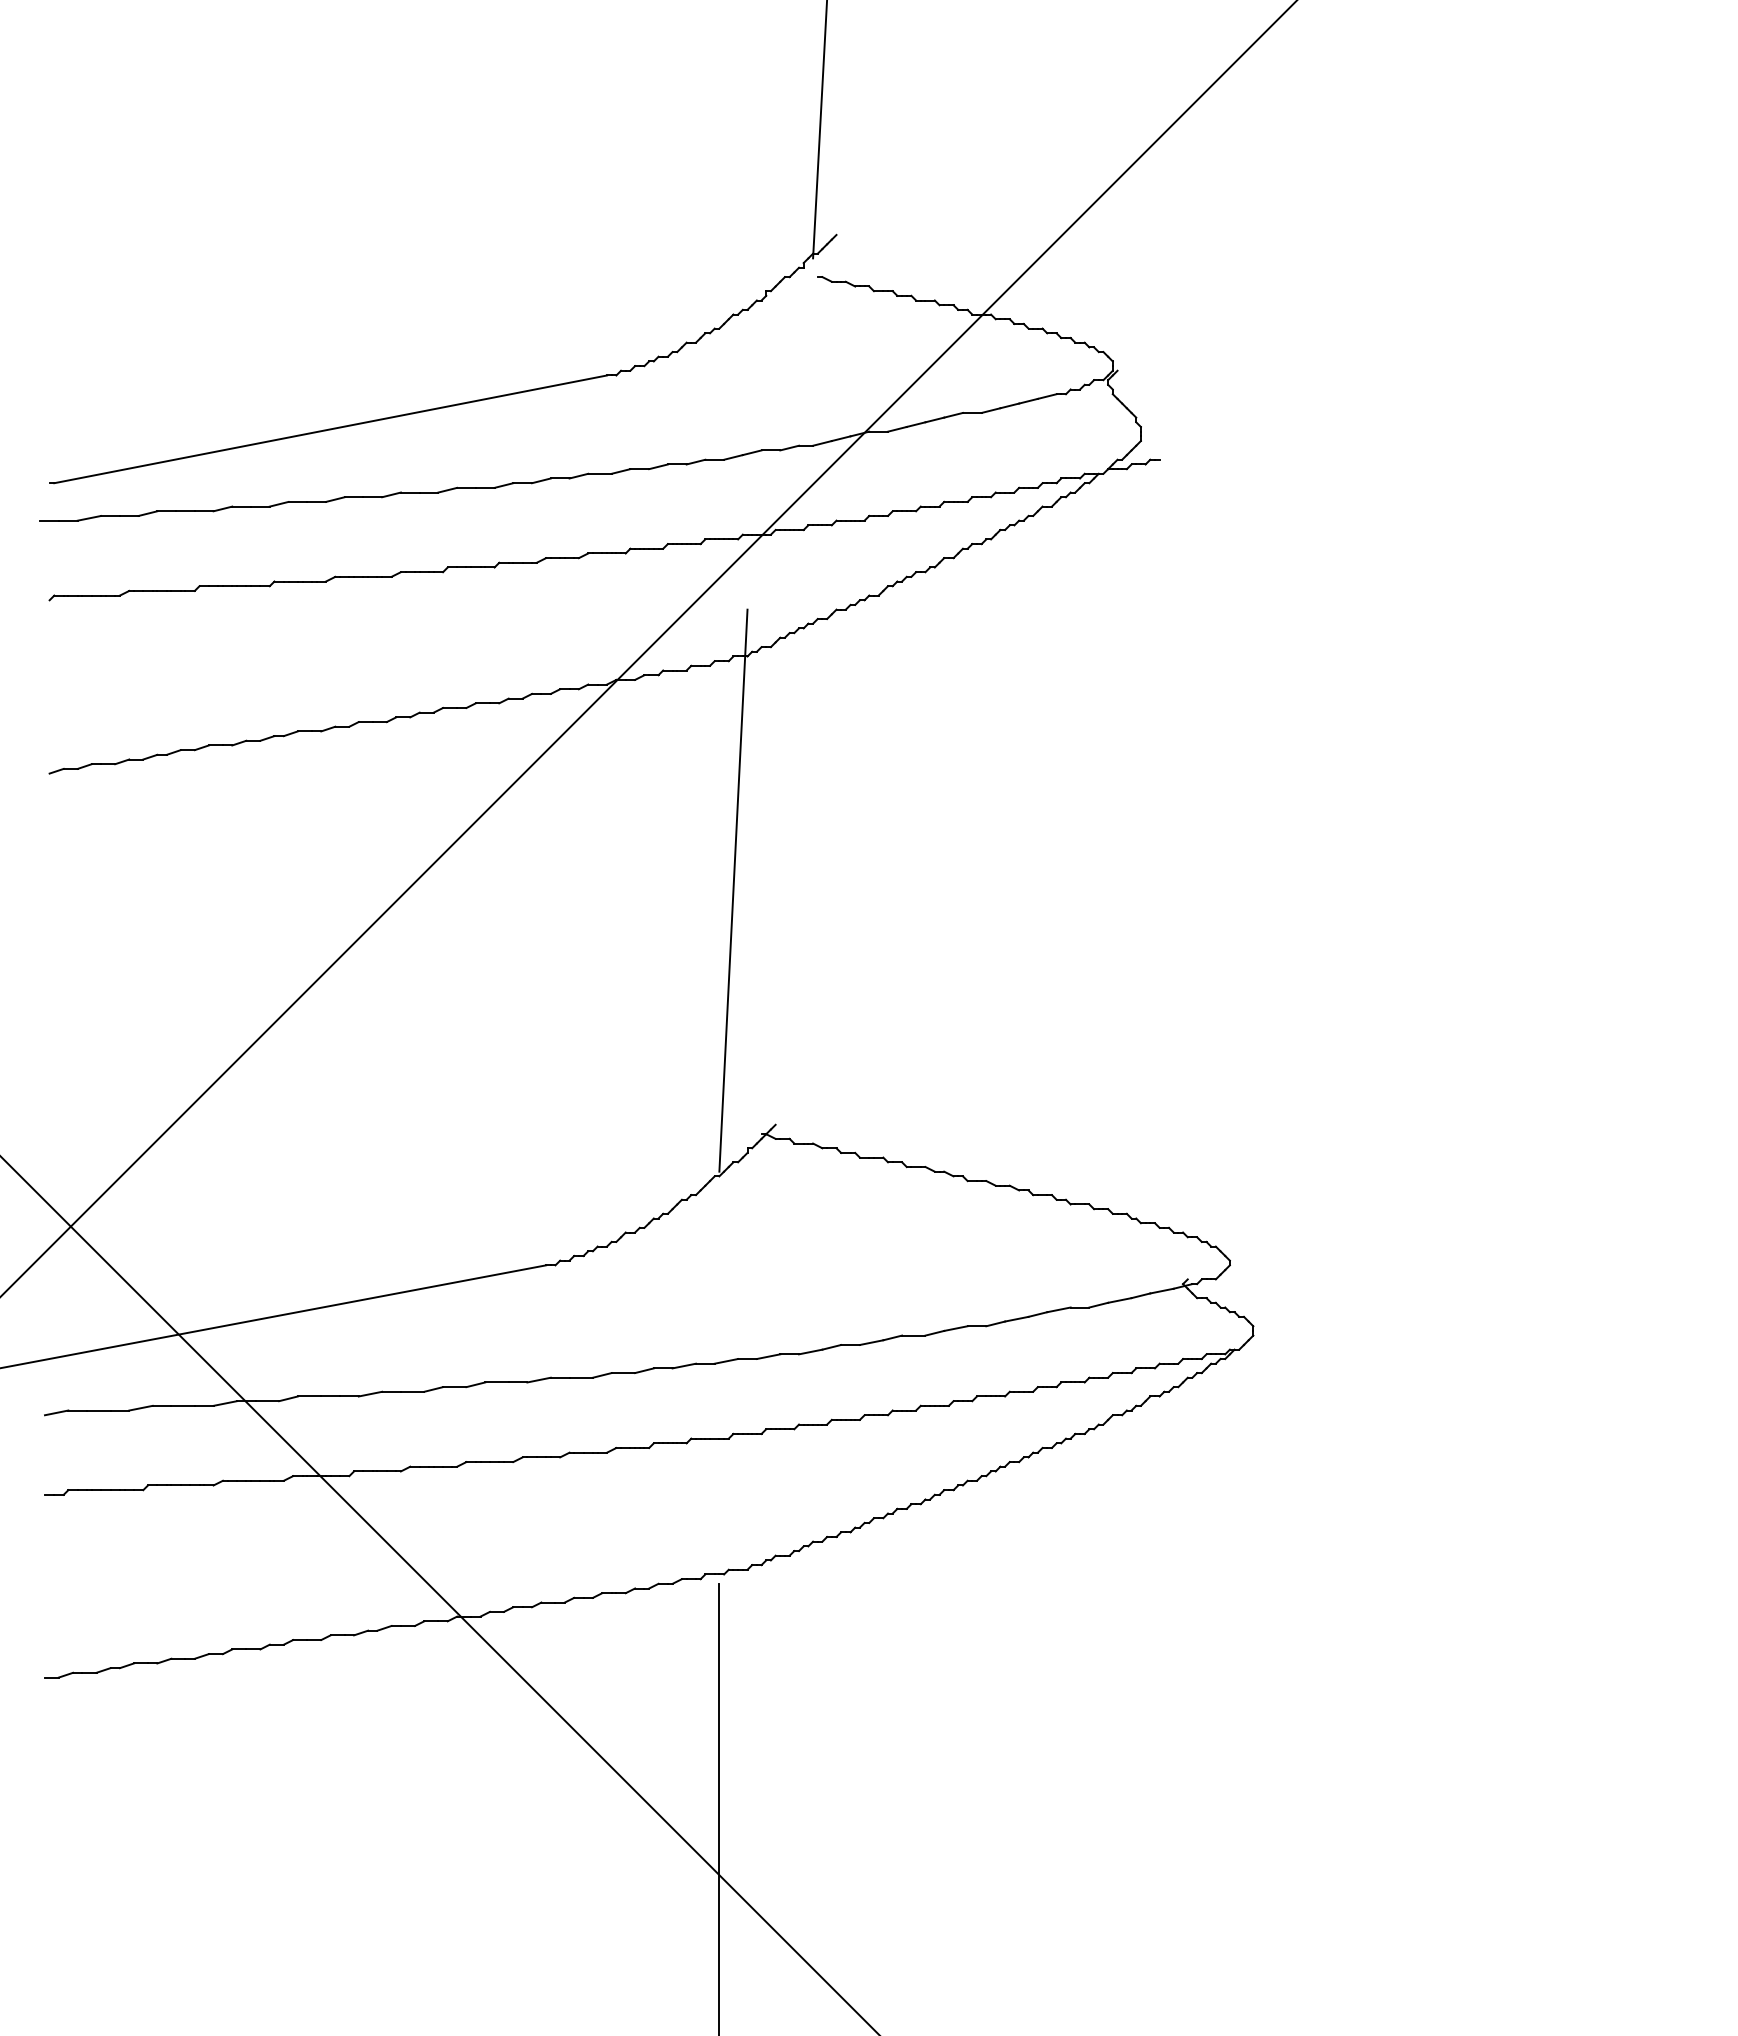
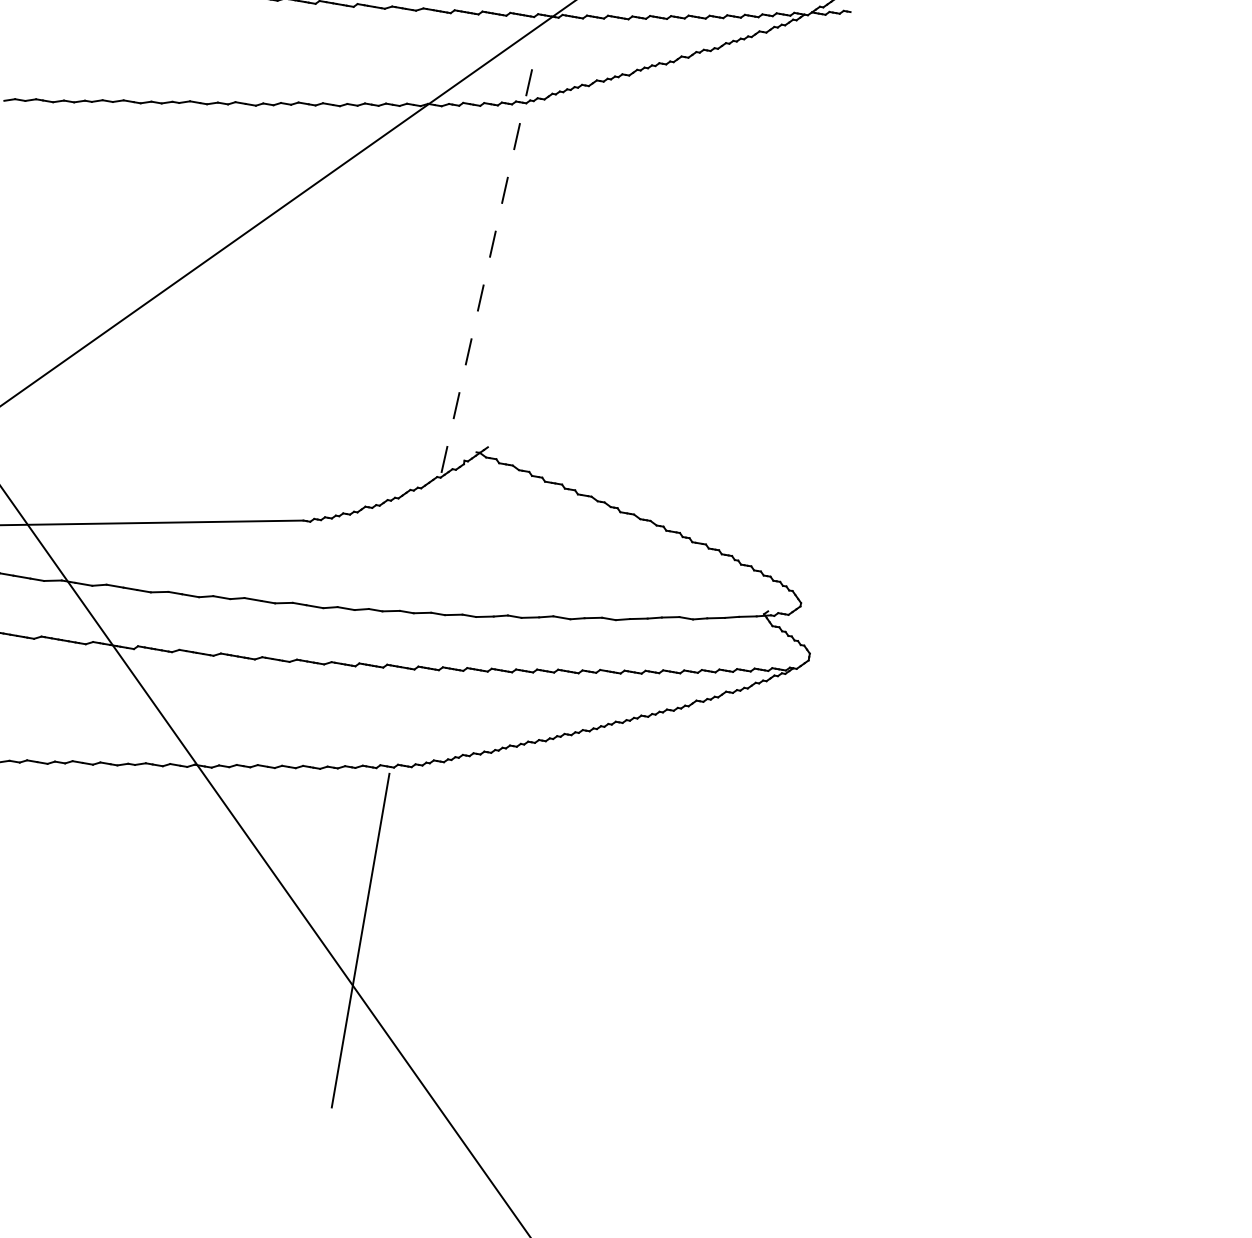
line: (733, 891) -> (486, 272), solid -> dashed

